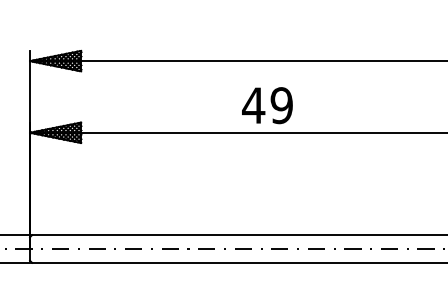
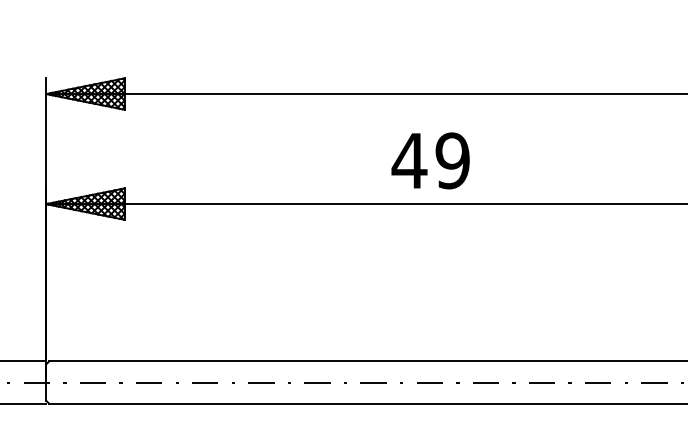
text: (267, 105) -> (430, 160), moved

